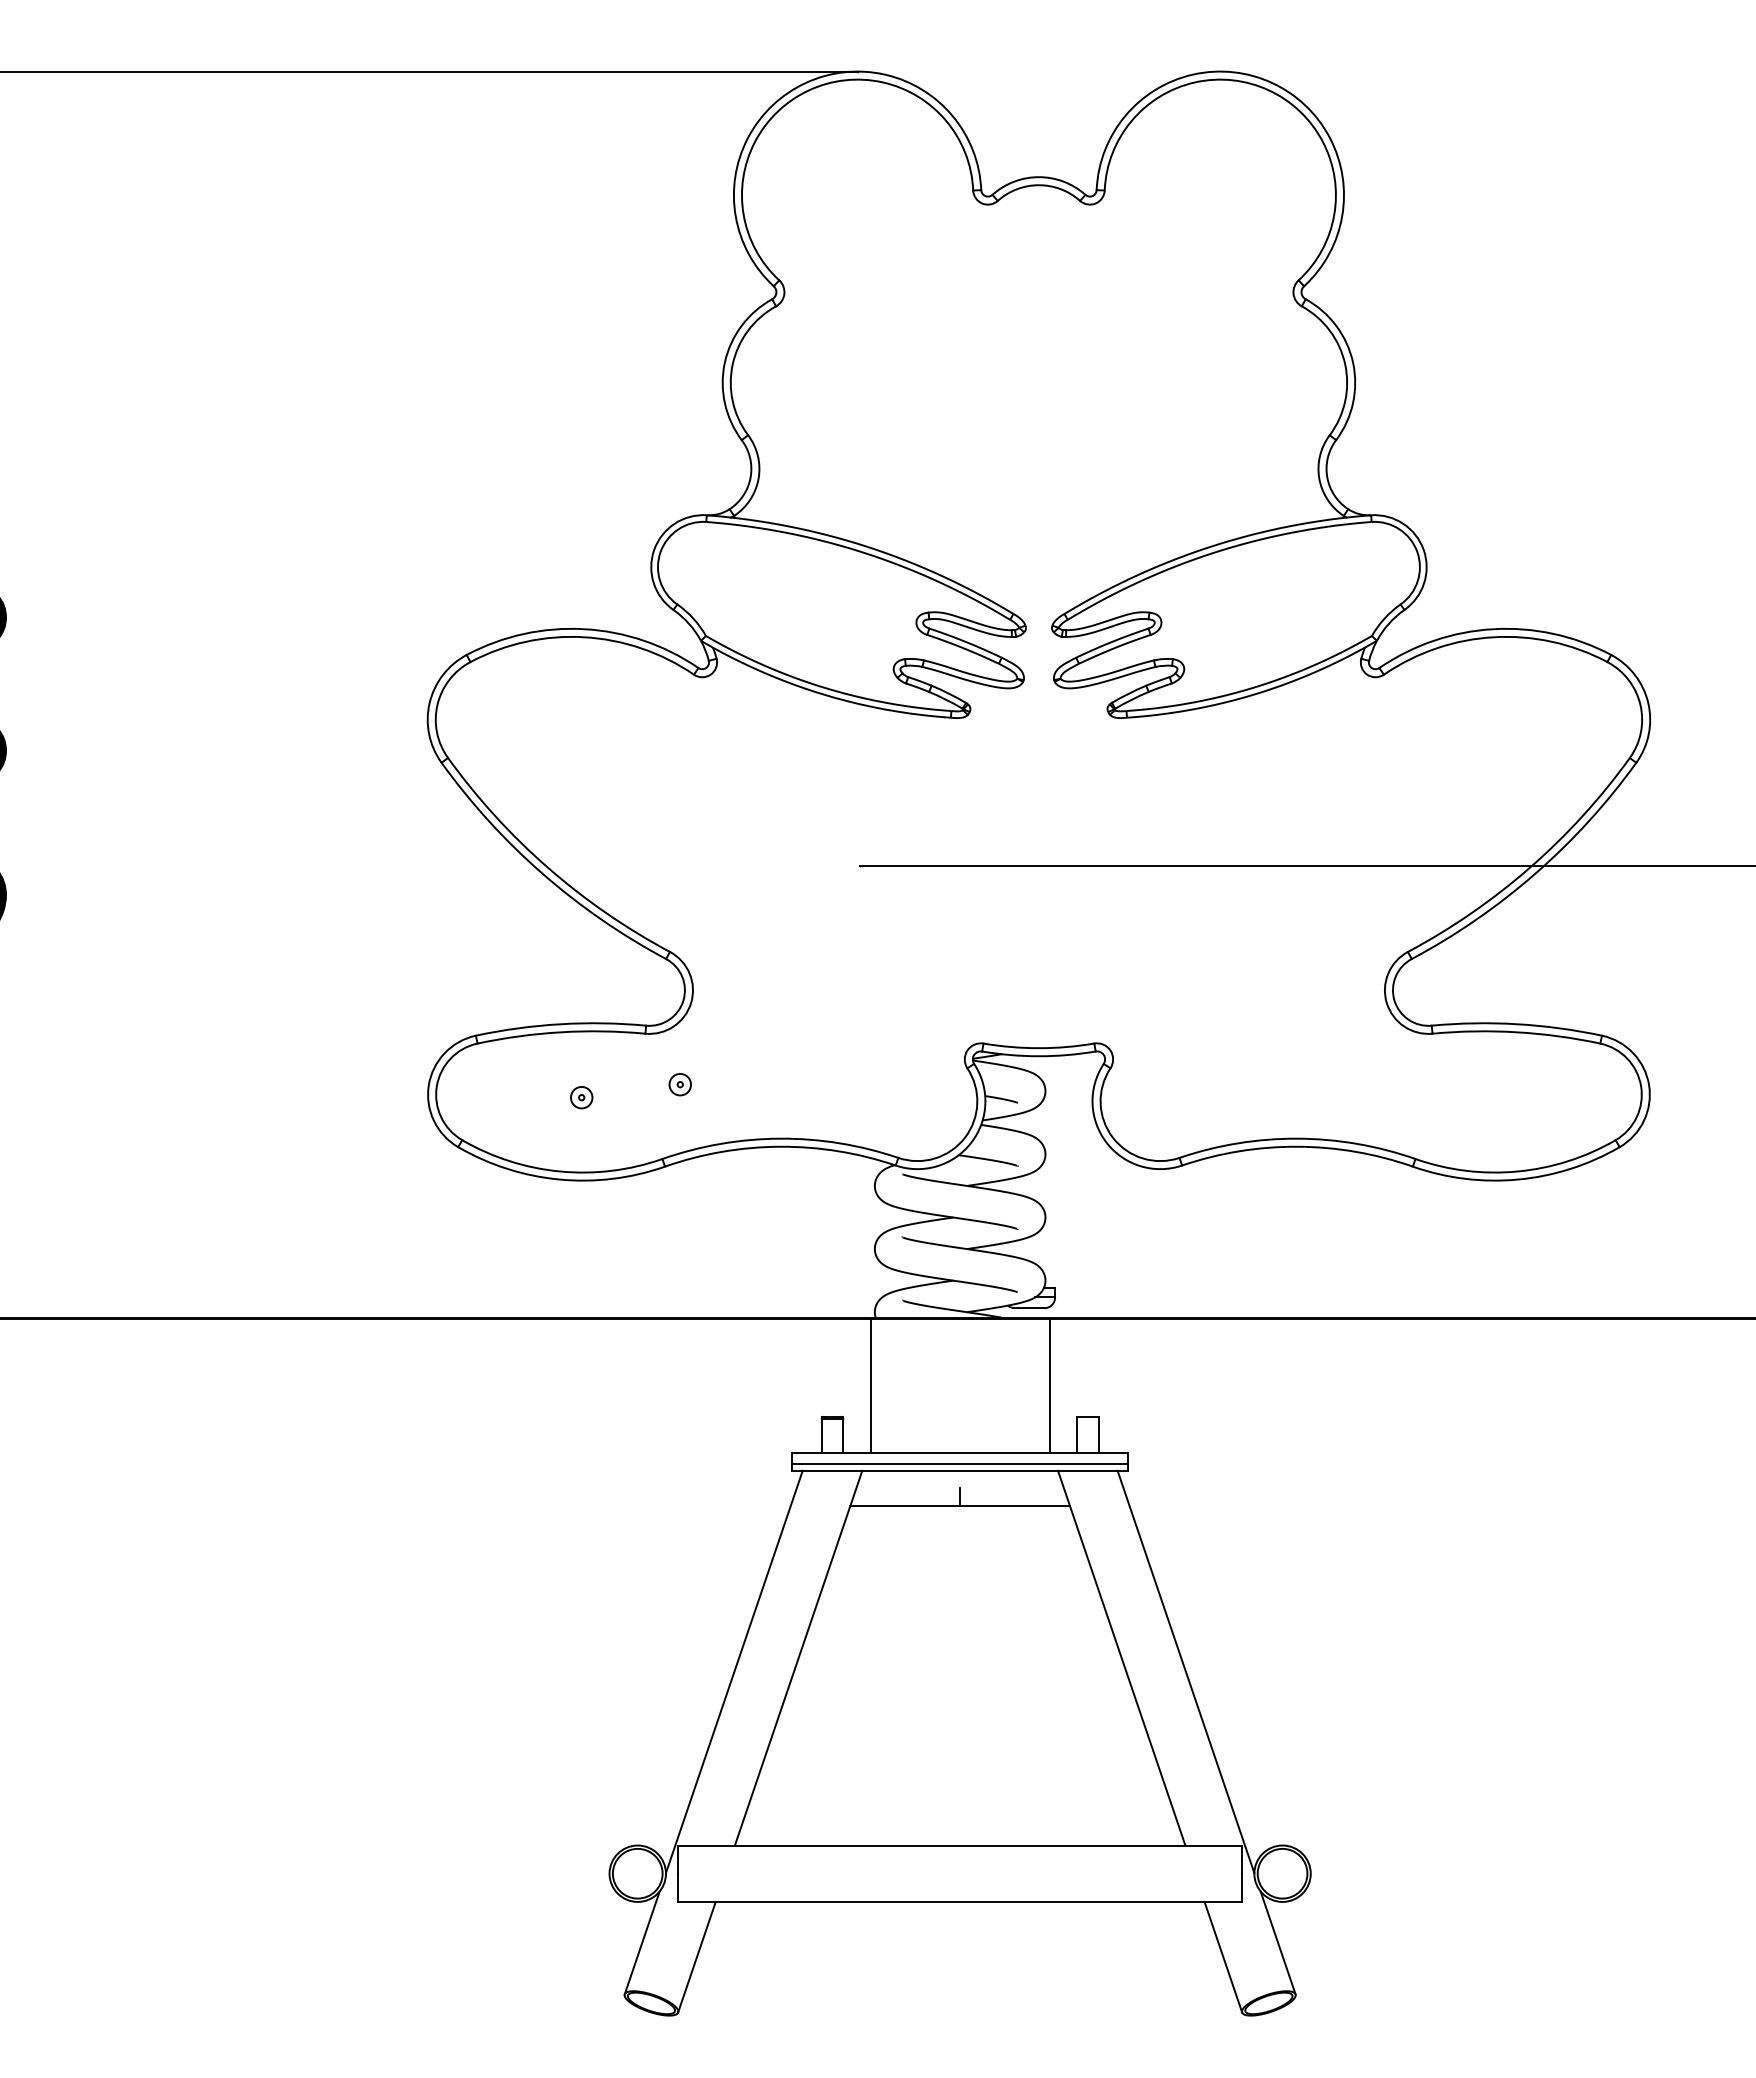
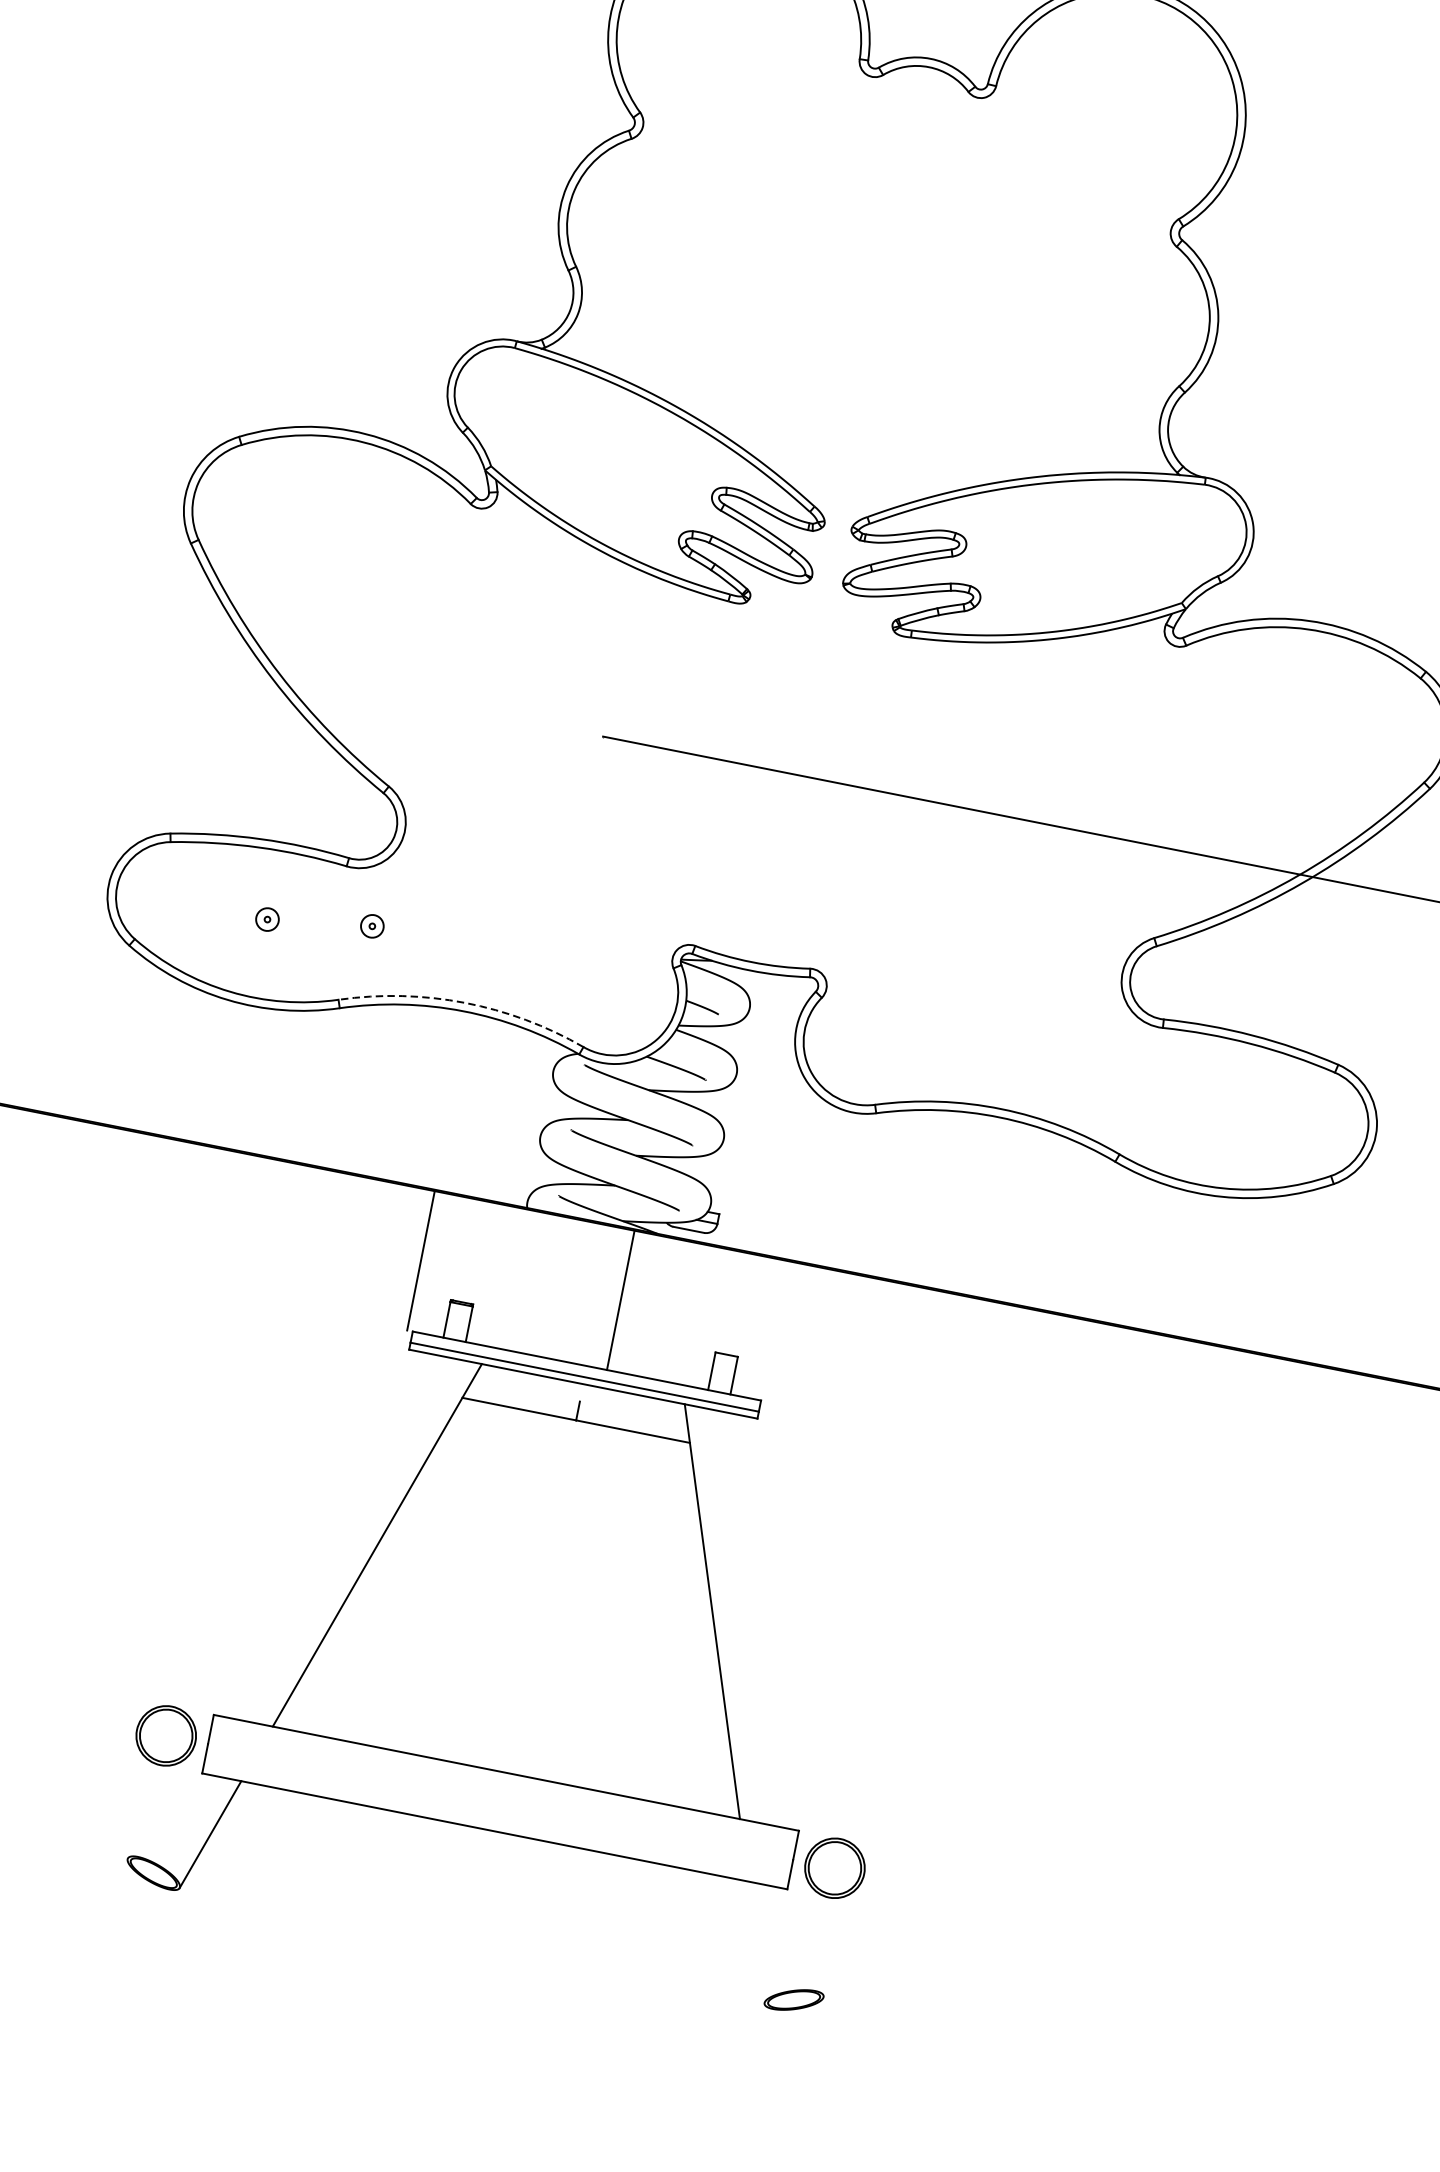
arc: (780, 1138) -> (465, 1002), solid -> dashed
line: (870, 1385) -> (420, 1260), moved
line: (1049, 1385) -> (620, 1299), moved
line: (733, 1671) -> (307, 1545), removed
line: (1185, 1671) -> (775, 1638), removed
line: (641, 1942) -> (156, 1808), removed
line: (1277, 1942) -> (815, 1938), removed
line: (1223, 1956) -> (756, 1942), removed

